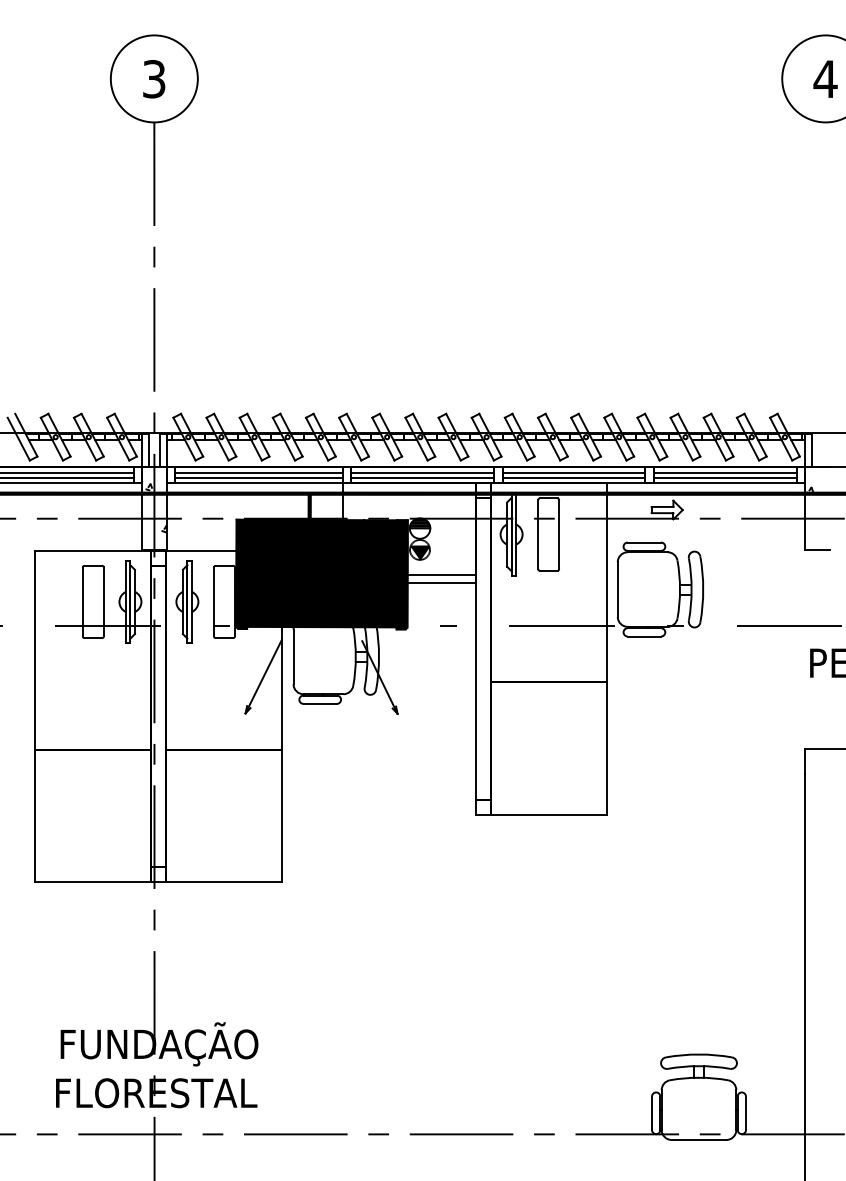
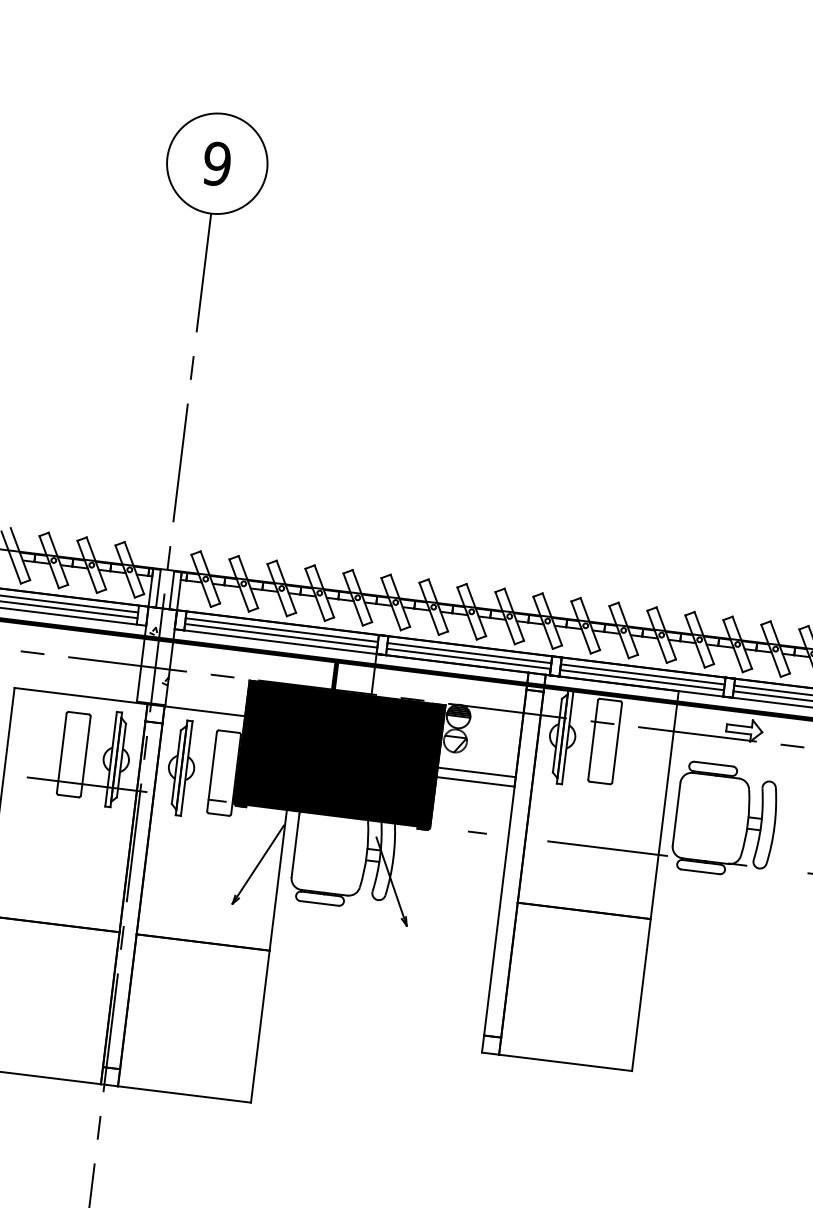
text: (153, 79) -> (216, 164), 3 -> 9
fill: (419, 552) -> (454, 743), removed

